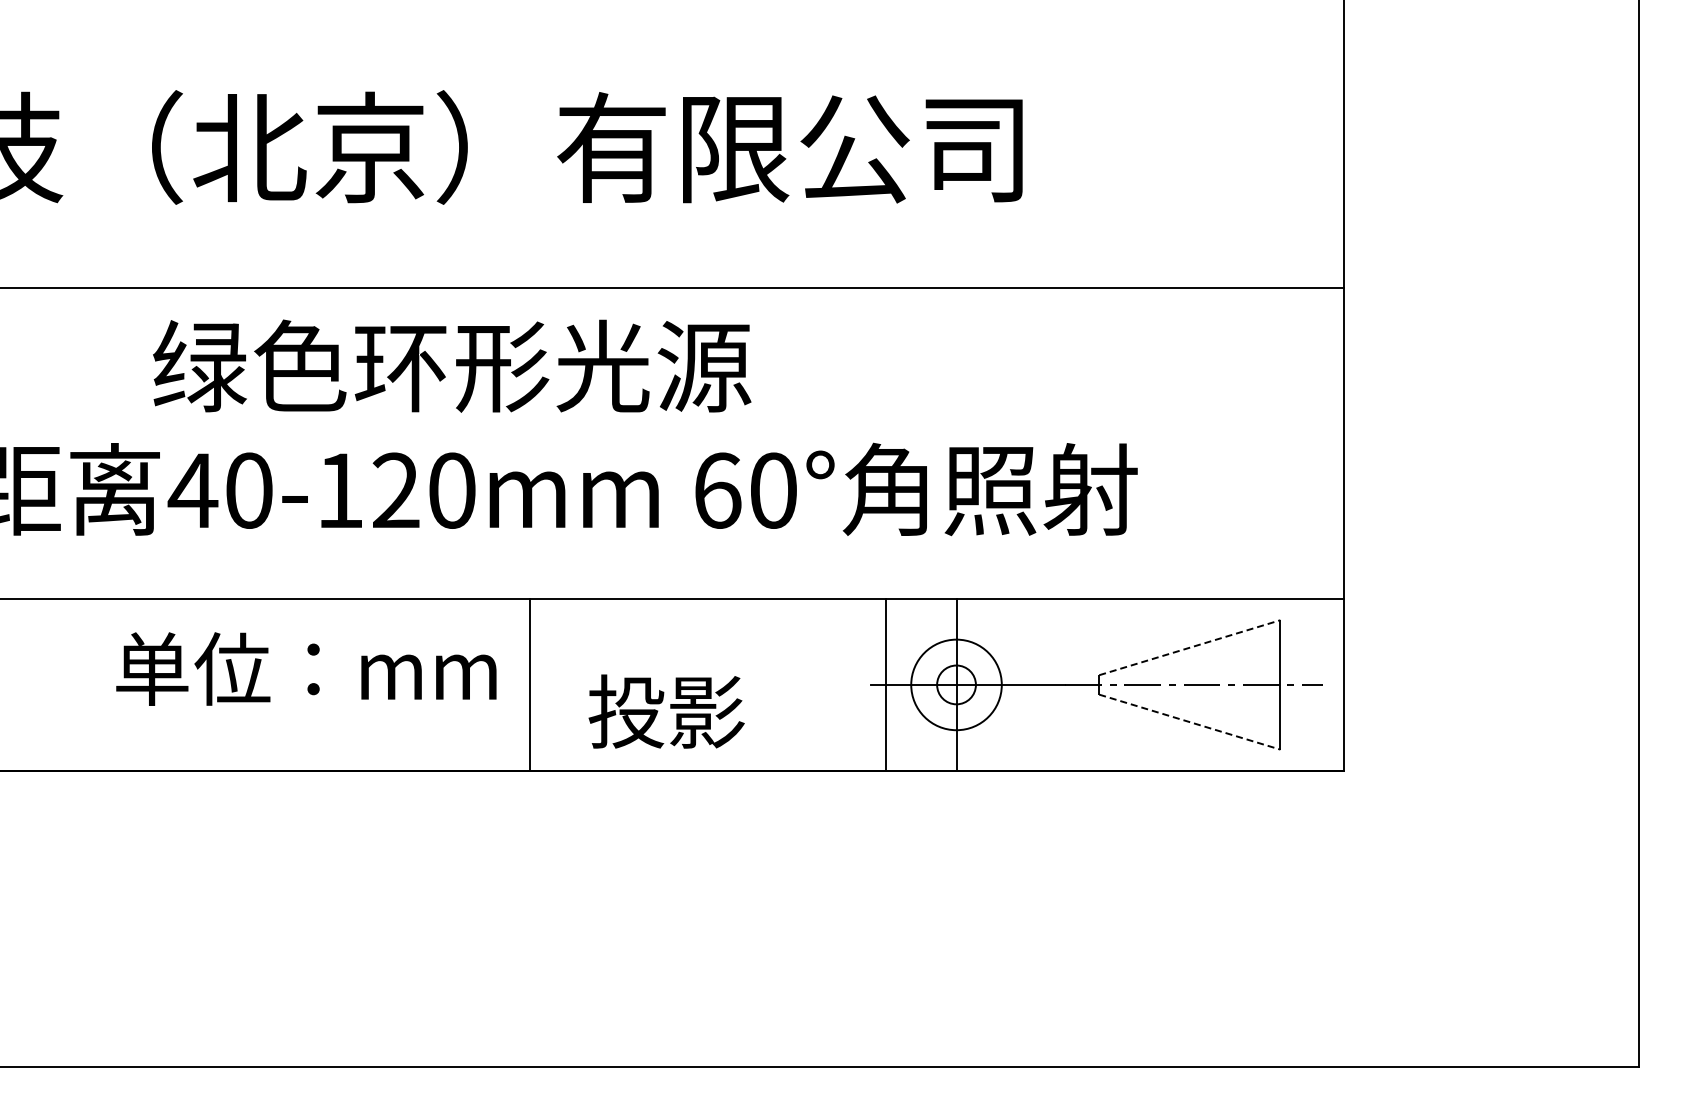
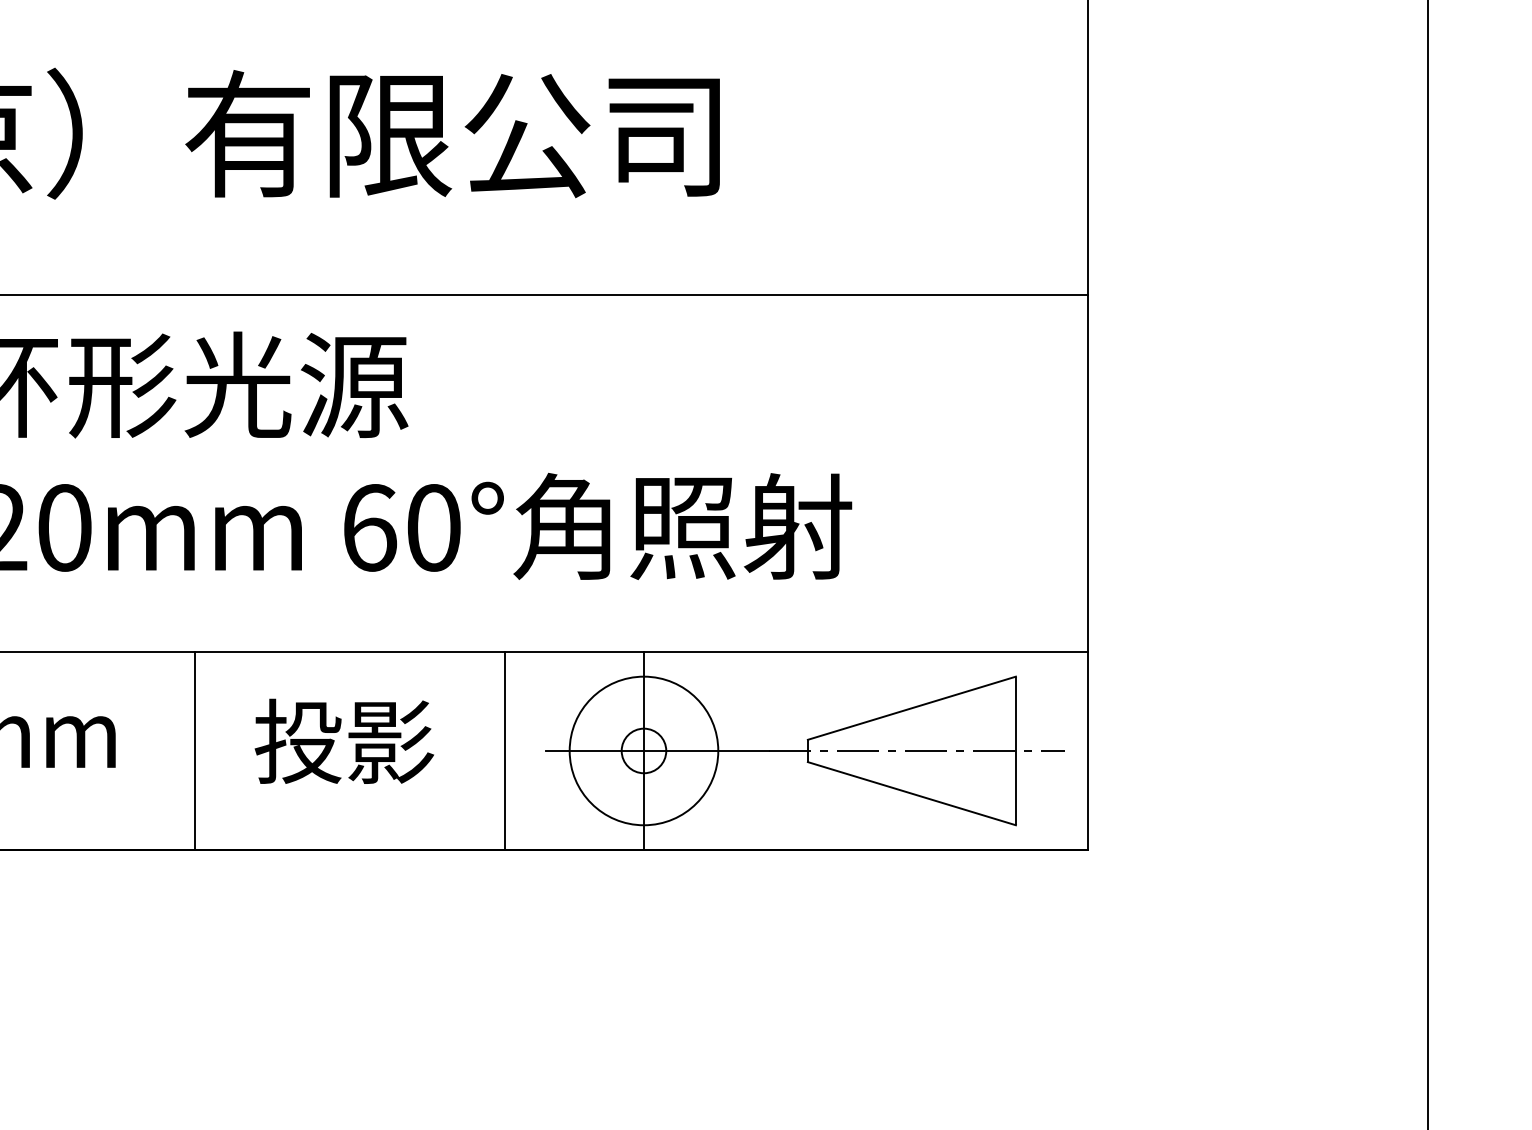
line: (1189, 647) -> (911, 707), dashed -> solid
line: (530, 684) -> (194, 750), moved
line: (886, 684) -> (504, 750), moved
circle: (956, 684) -> (643, 750), size x1.43
text: (666, 711) -> (344, 741), moved
line: (1189, 722) -> (911, 794), dashed -> solid

